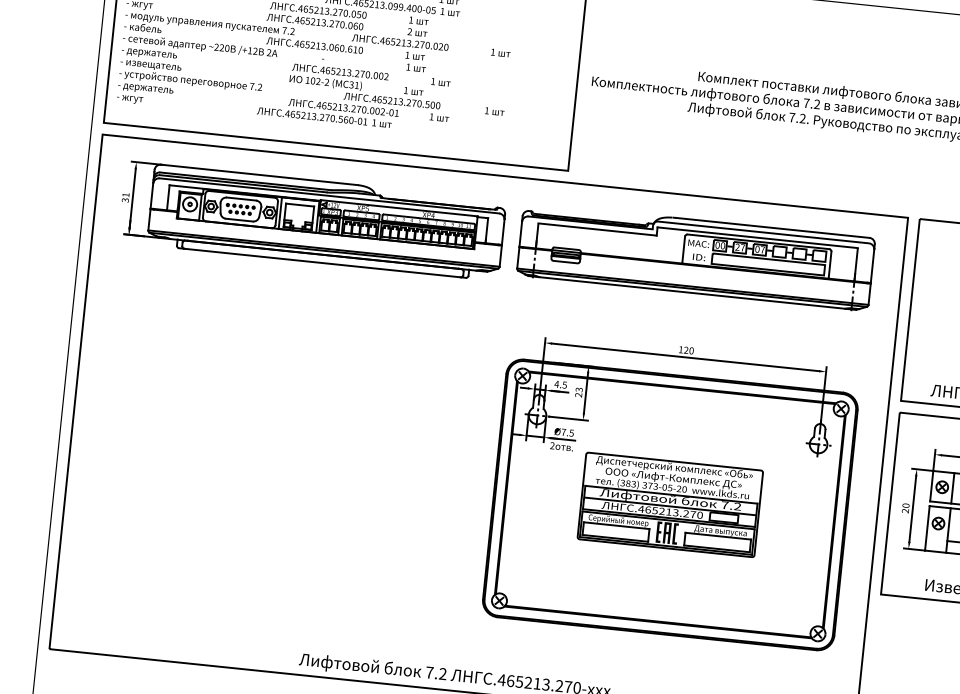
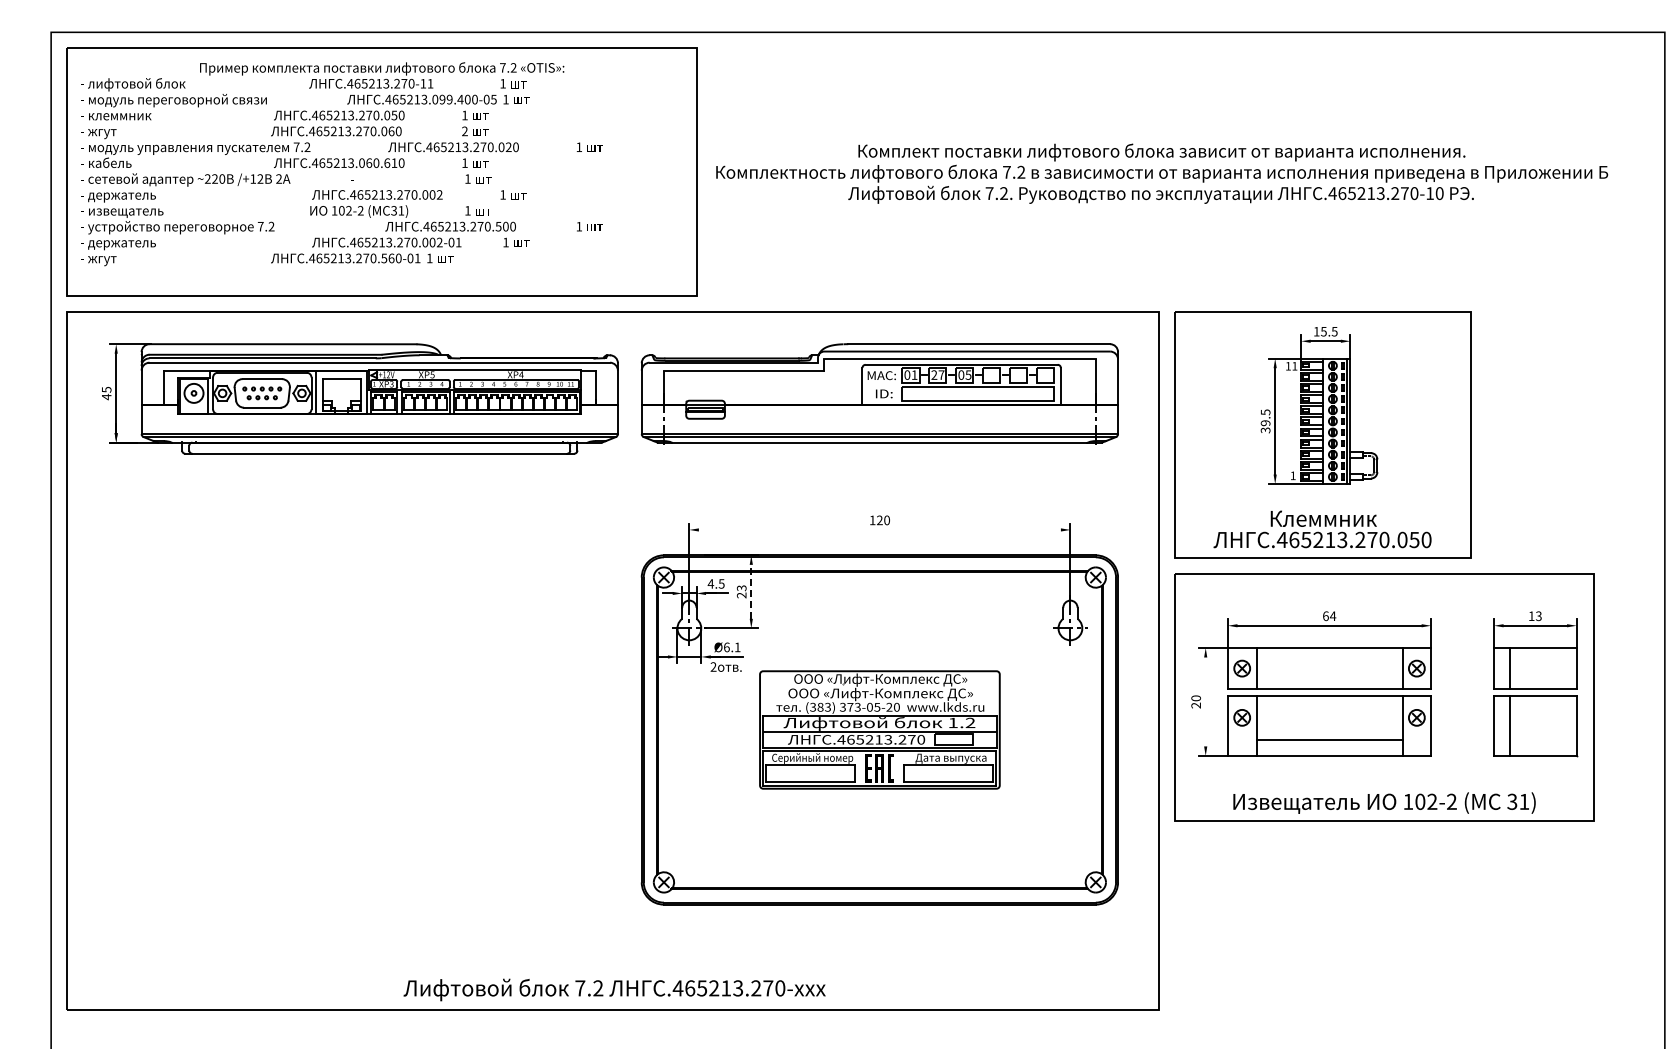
text: (125, 197) -> (106, 393), 31 -> 45
text: (722, 245) -> (914, 374), 00 -> 01
text: (762, 249) -> (968, 374), 07 -> 05
line: (685, 357) -> (879, 529), removed
line: (586, 392) -> (751, 591), solid -> dashed
text: (567, 432) -> (732, 647), Ø7.5 -> Ø6.1
text: (674, 467) -> (880, 679), Диспетчерский комплекс «Обь» -> ООО «Лифт-Комплекс ДС»
text: (724, 504) -> (952, 722), 7.2 -> 1.2
line: (912, 508) -> (1205, 701), removed

